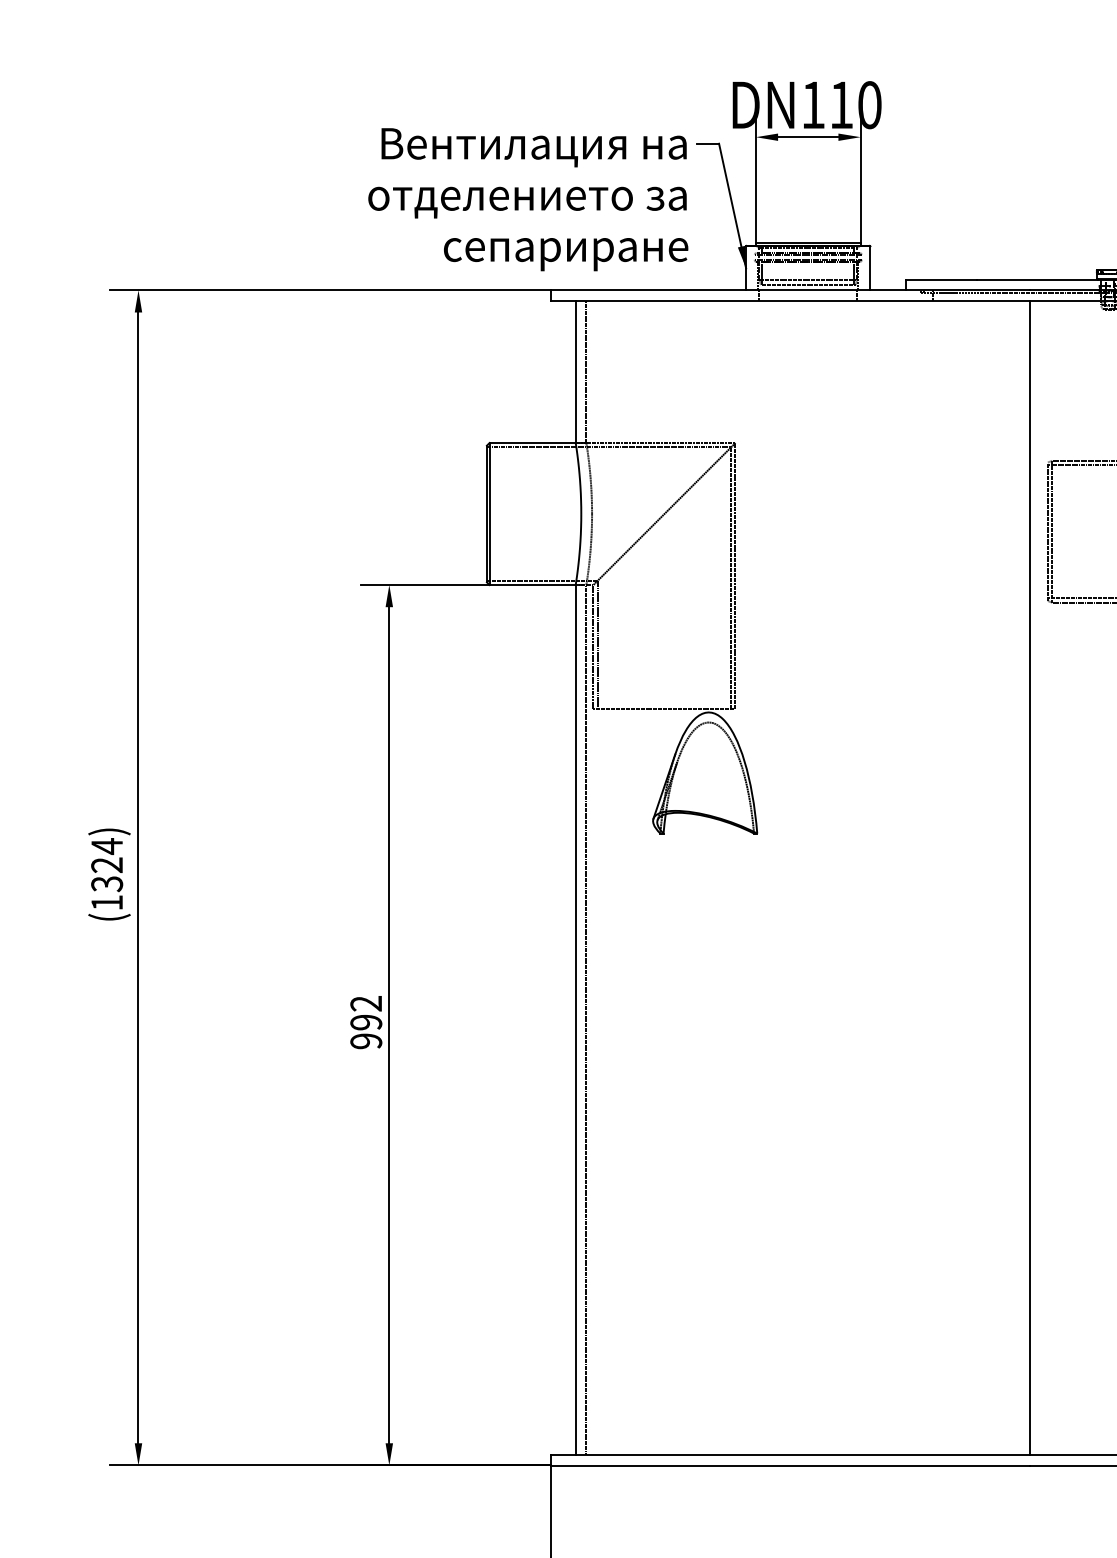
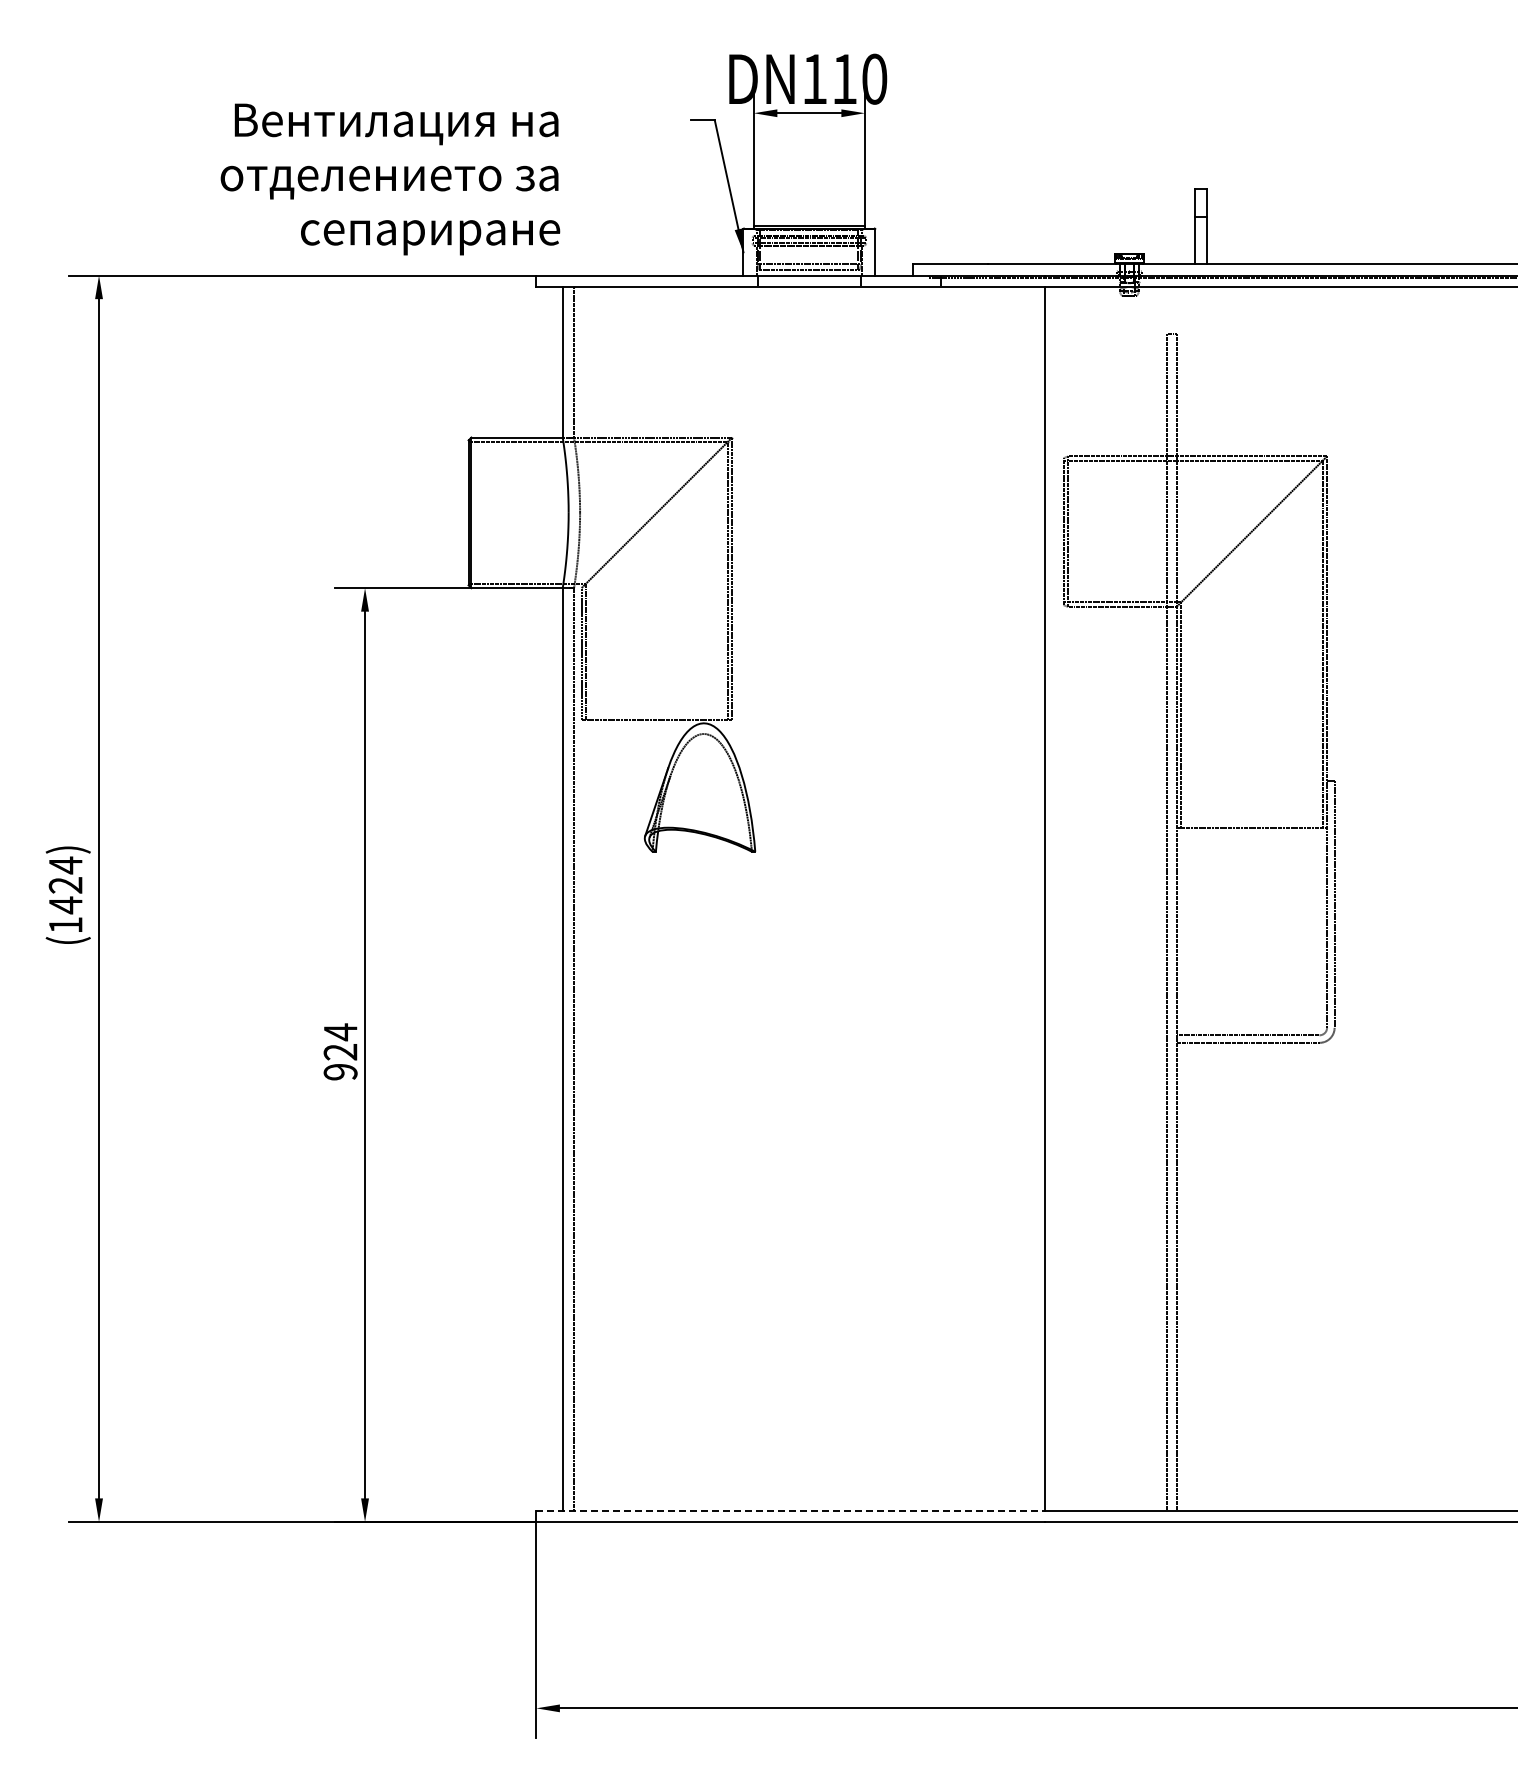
text: (528, 199) -> (390, 179), moved
text: (106, 884) -> (65, 905), (1324) -> (1424)
text: (366, 1012) -> (340, 1041), 992 -> 924
line: (791, 1454) -> (791, 1510), solid -> dashed

